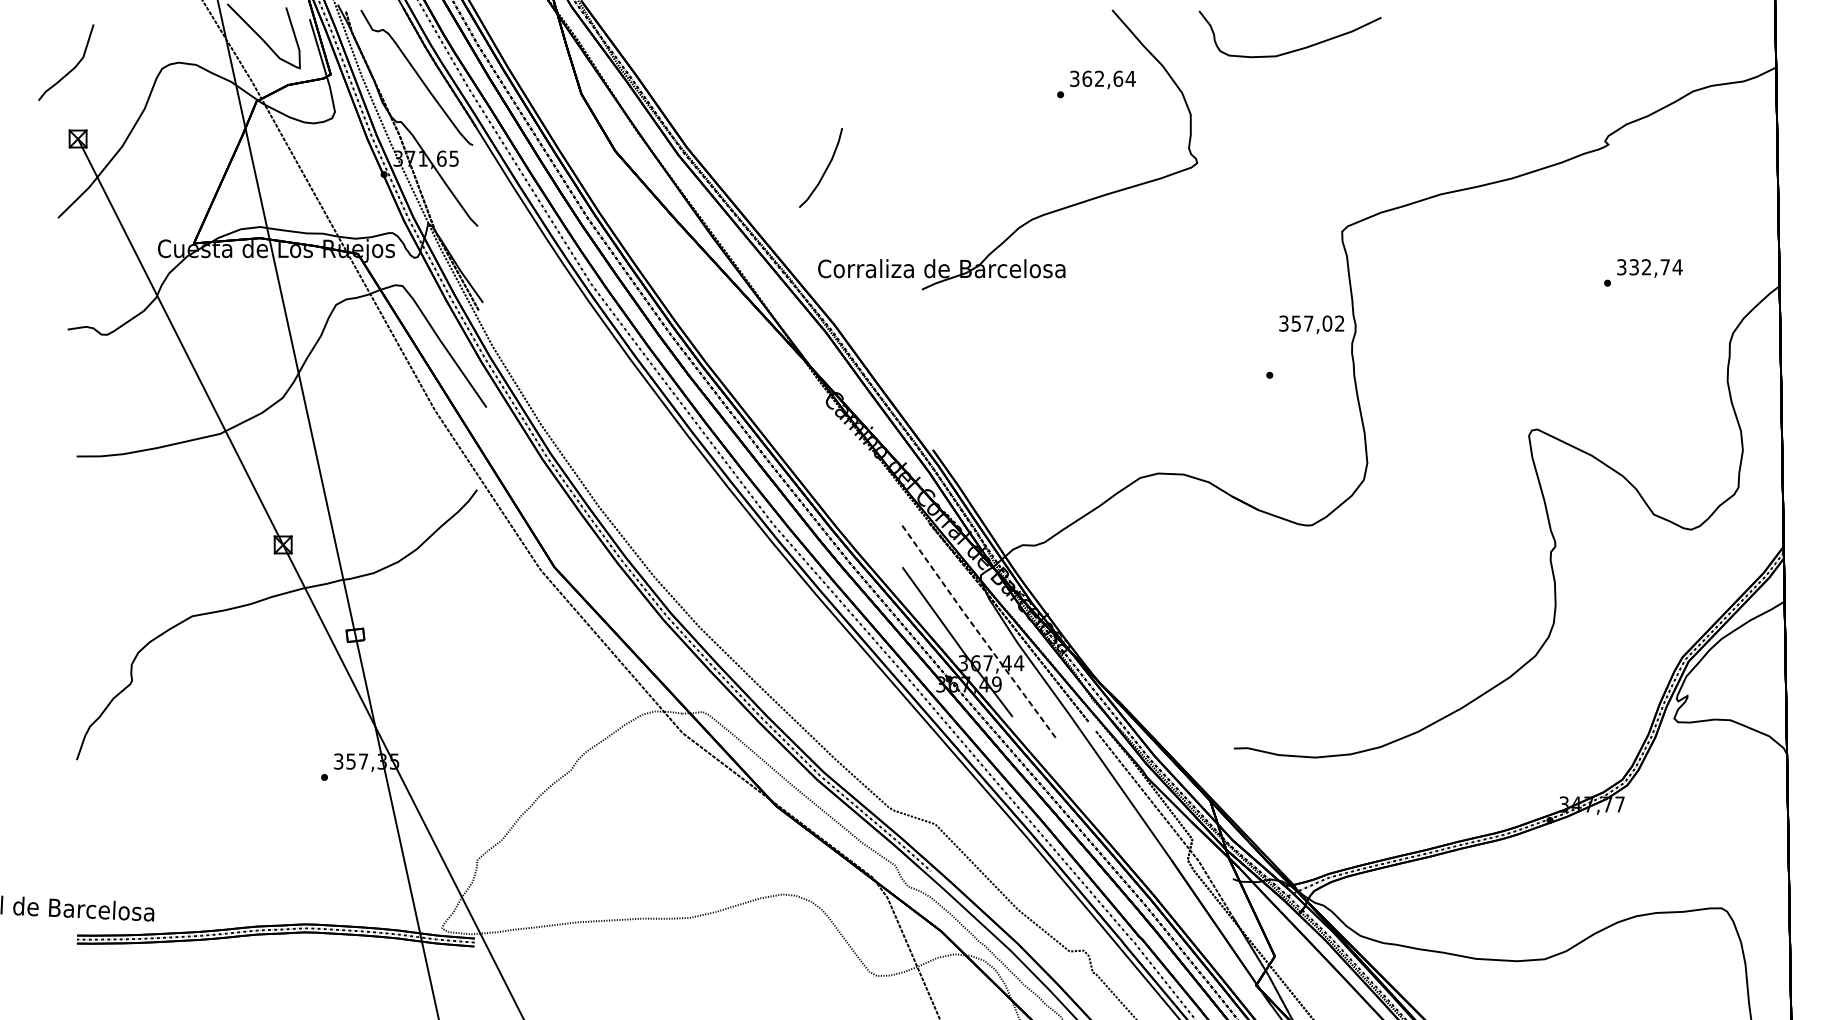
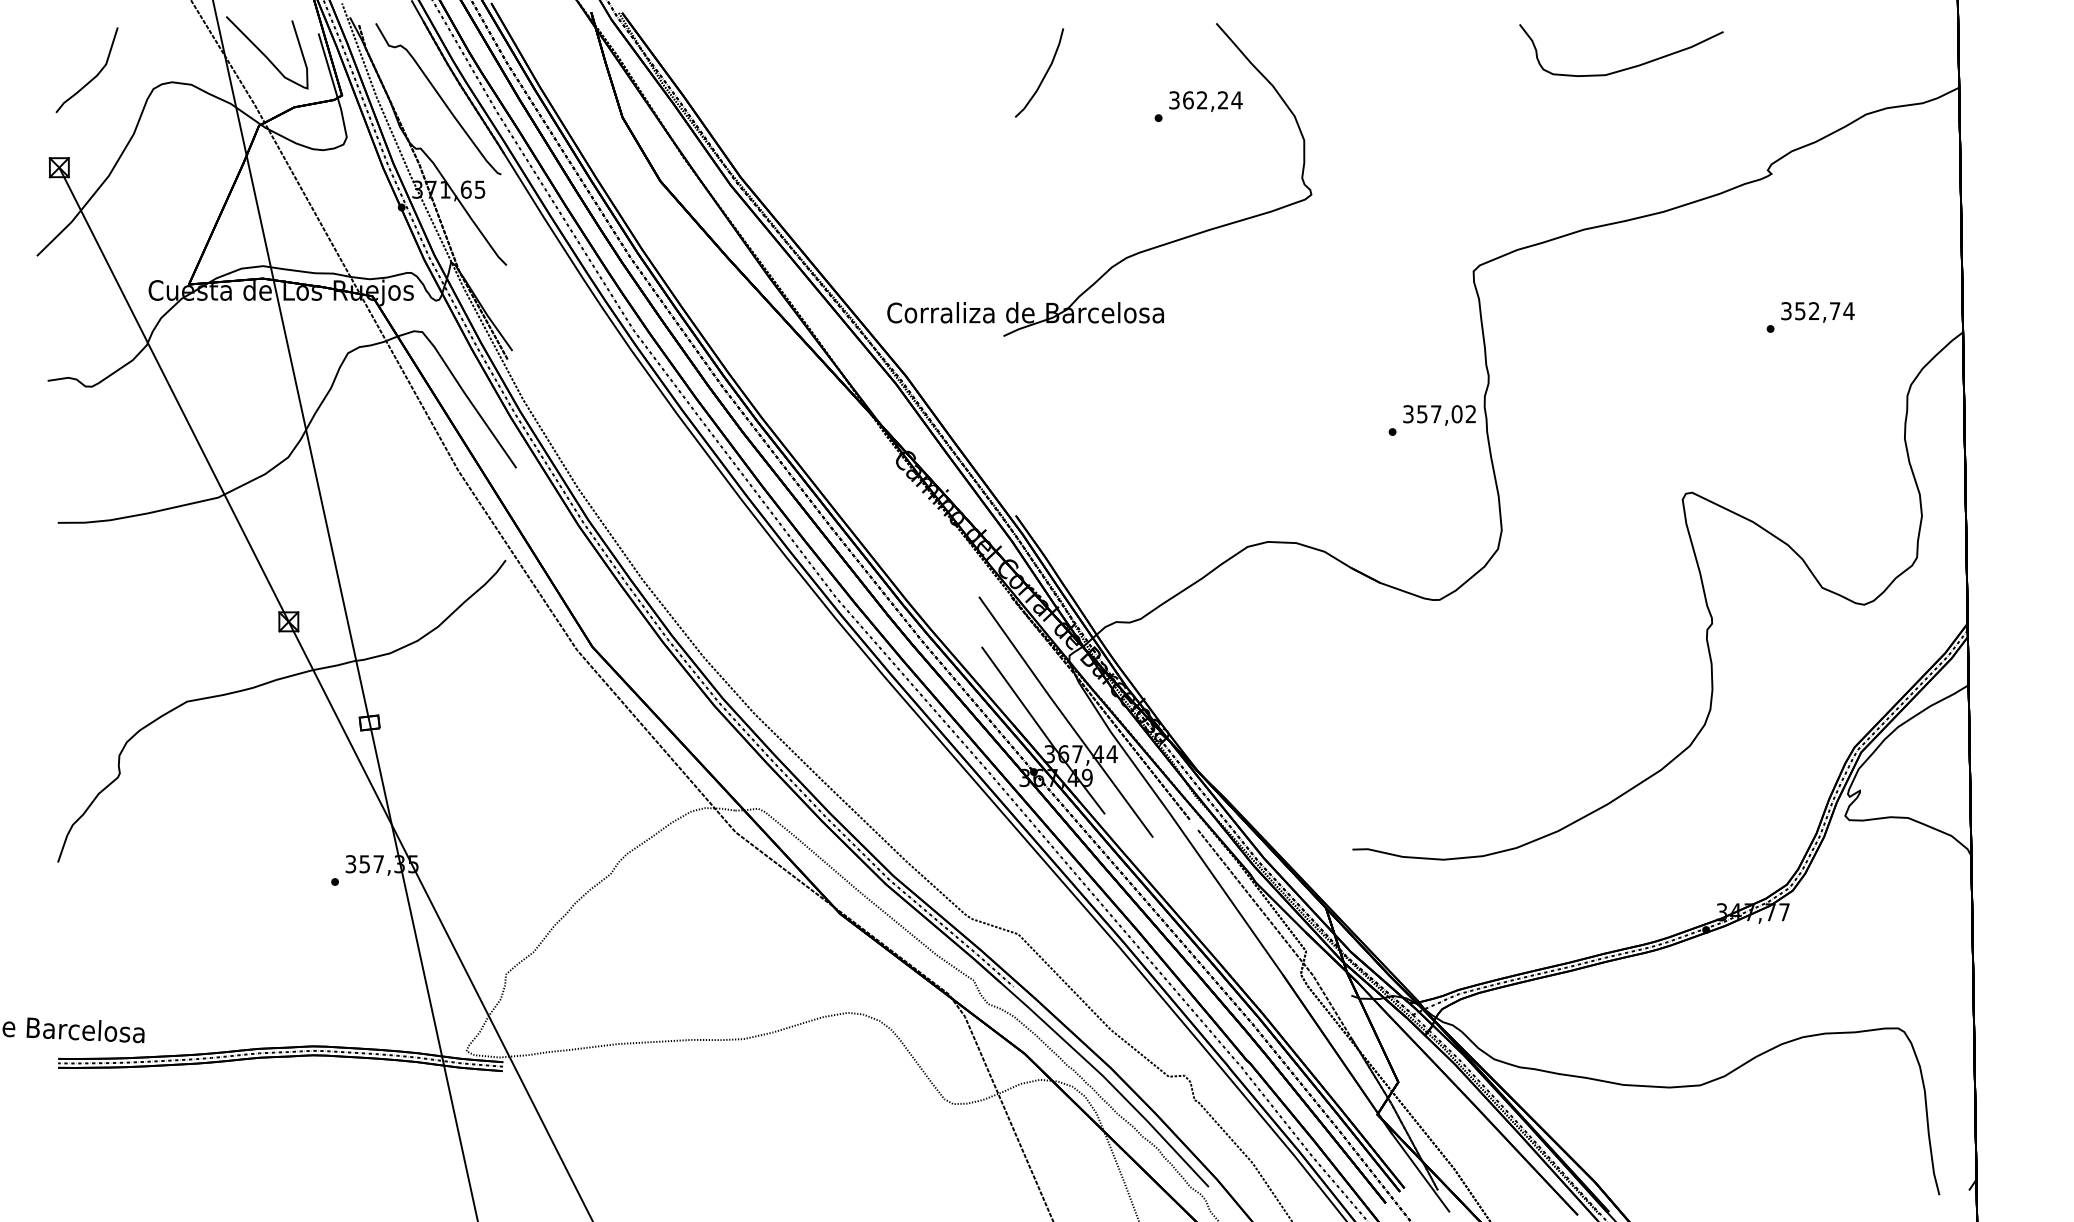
curve: (1295, 49) -> (1627, 67), moved
curve: (71, 69) -> (93, 77), moved
text: (1117, 78) -> (1222, 100), 362,64 -> 362,24
curve: (825, 169) -> (1044, 74), moved
text: (1634, 266) -> (1800, 310), 332,74 -> 352,74
text: (1311, 324) -> (1439, 415), moved
line: (976, 629) -> (1064, 716), dashed -> solid

